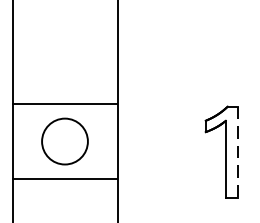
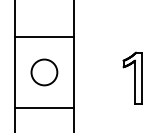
line: (65, 104) -> (44, 37), moved
line: (237, 152) -> (141, 78), dashed -> solid
line: (65, 178) -> (44, 107), moved

